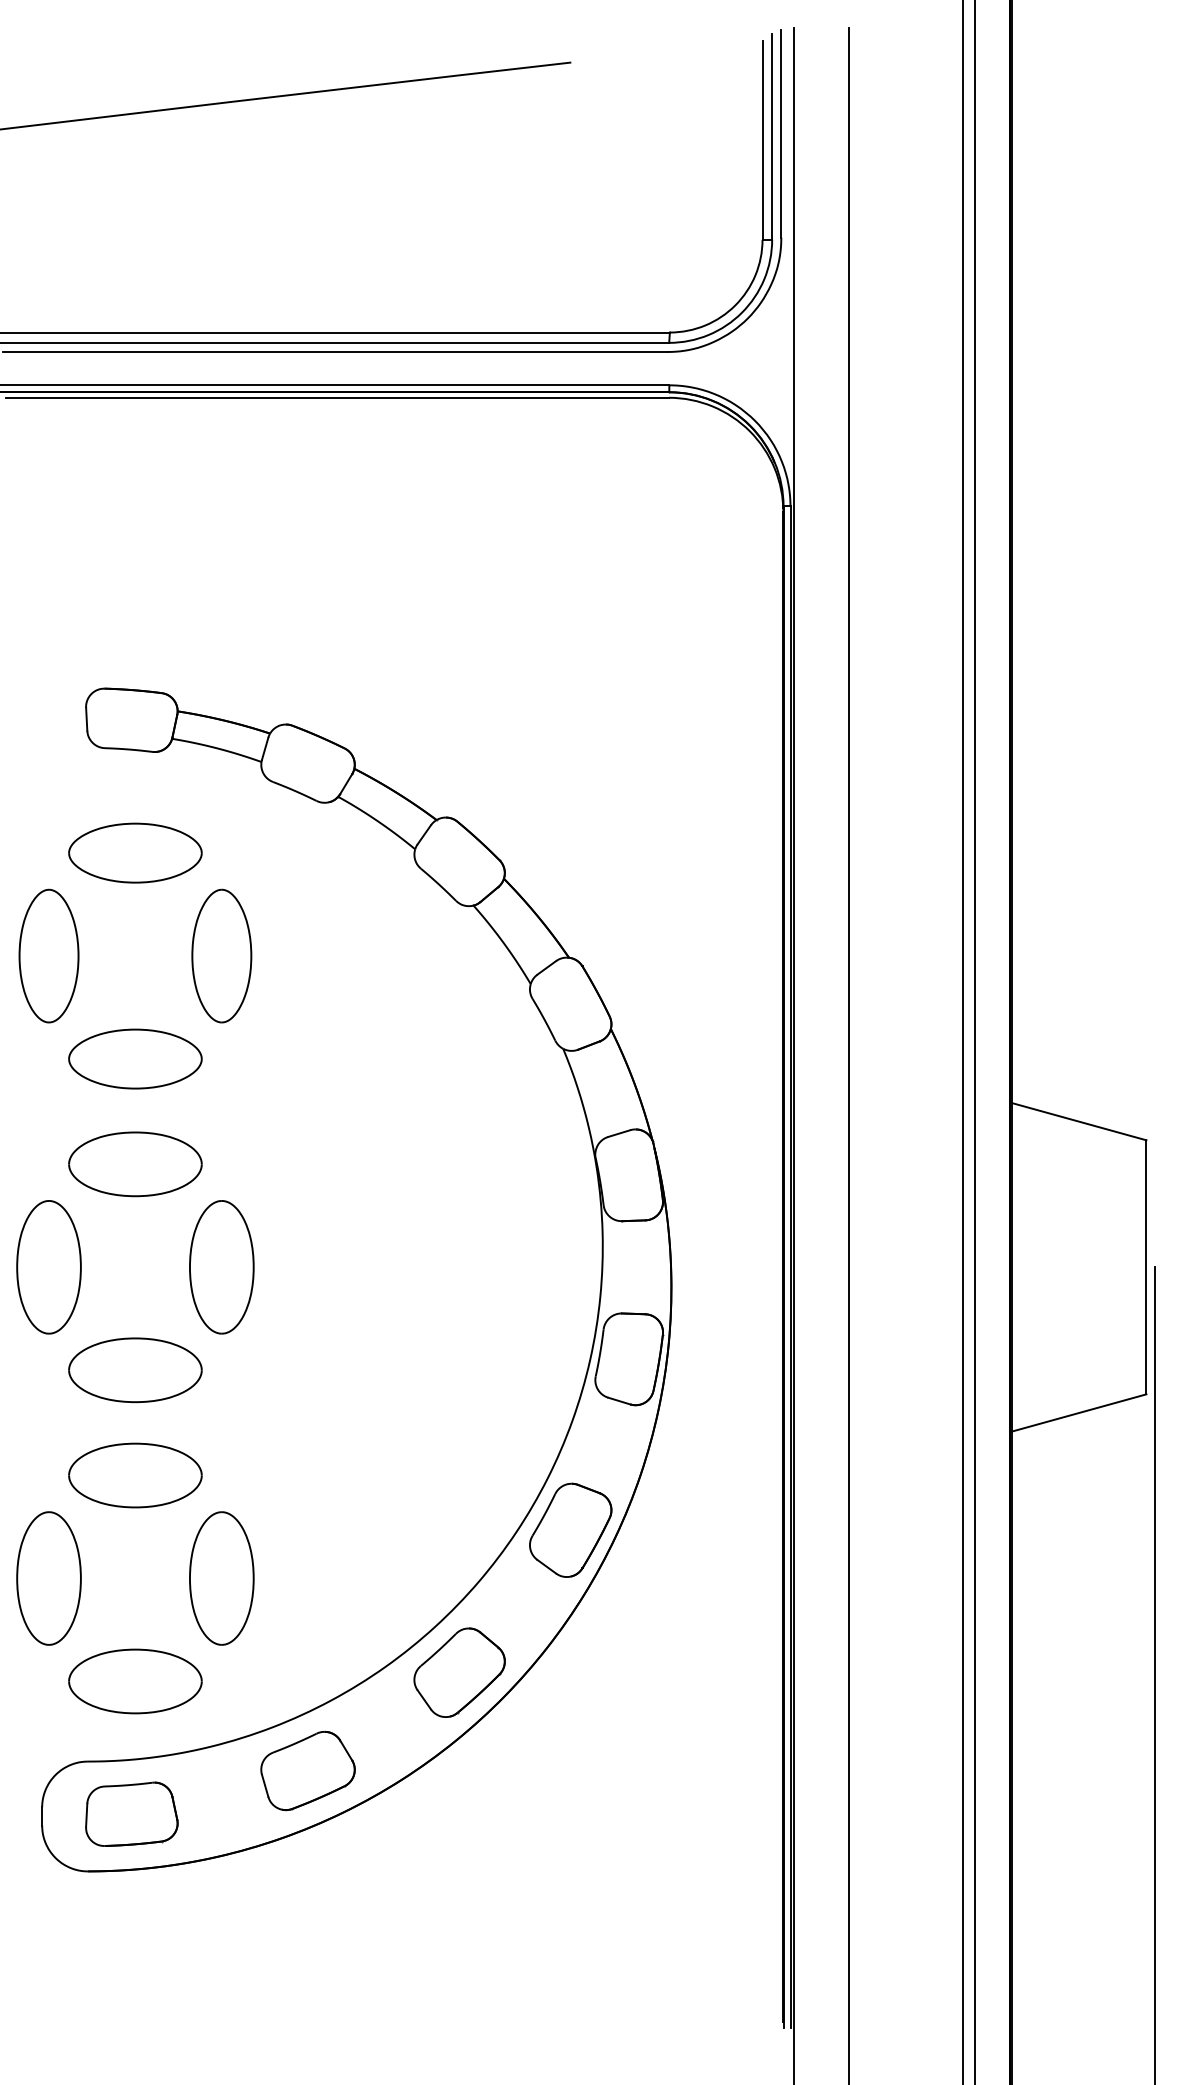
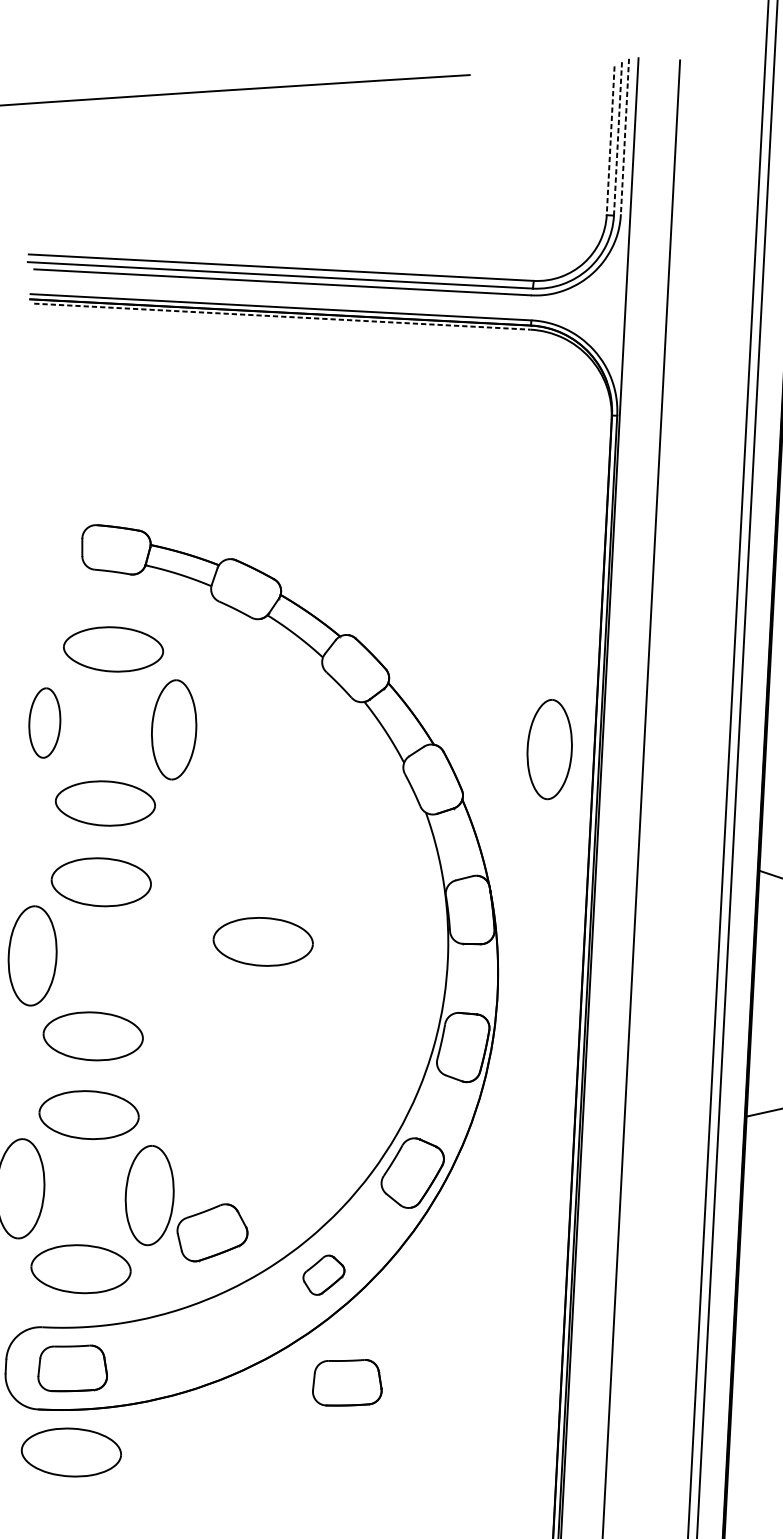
line: (781, 133) -> (625, 136), solid -> dashed
line: (772, 136) -> (618, 138), solid -> dashed
line: (762, 140) -> (610, 140), solid -> dashed
line: (337, 397) -> (282, 316), solid -> dashed
part: (48, 955) -> (44, 722), size x0.7
part: (723, 955) -> (549, 749), added
part: (355, 1232) -> (263, 941), added
part: (221, 1267) -> (161, 962), removed
part: (459, 1672) -> (323, 1275), size x0.6
part: (307, 1770) -> (212, 1232), moved
part: (498, 1813) -> (347, 1382), added
part: (135, 1926) -> (71, 1452), added

